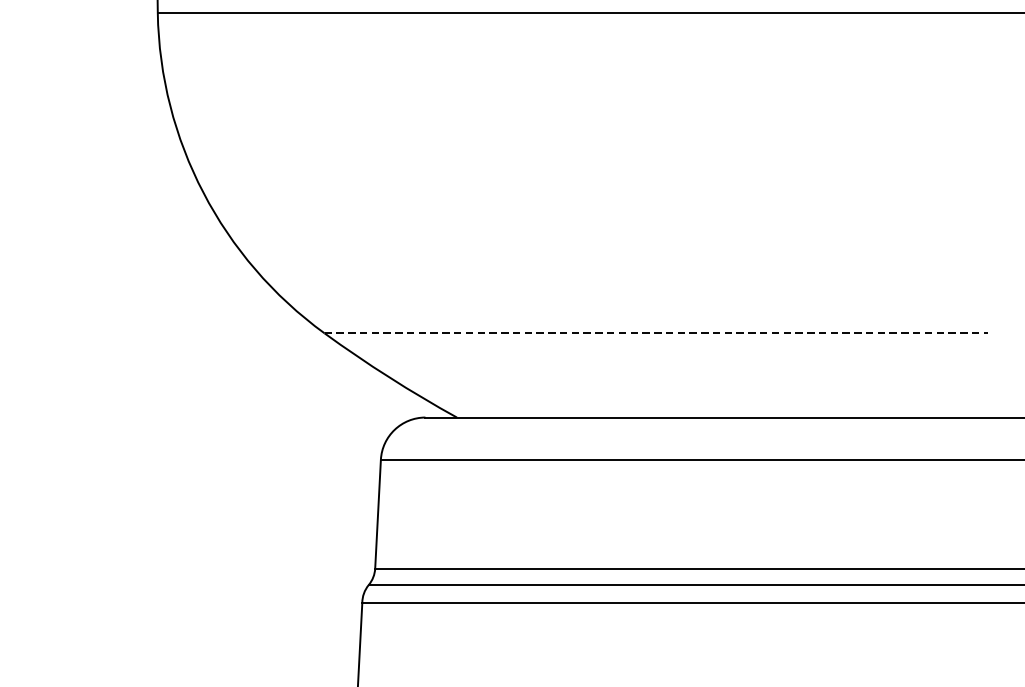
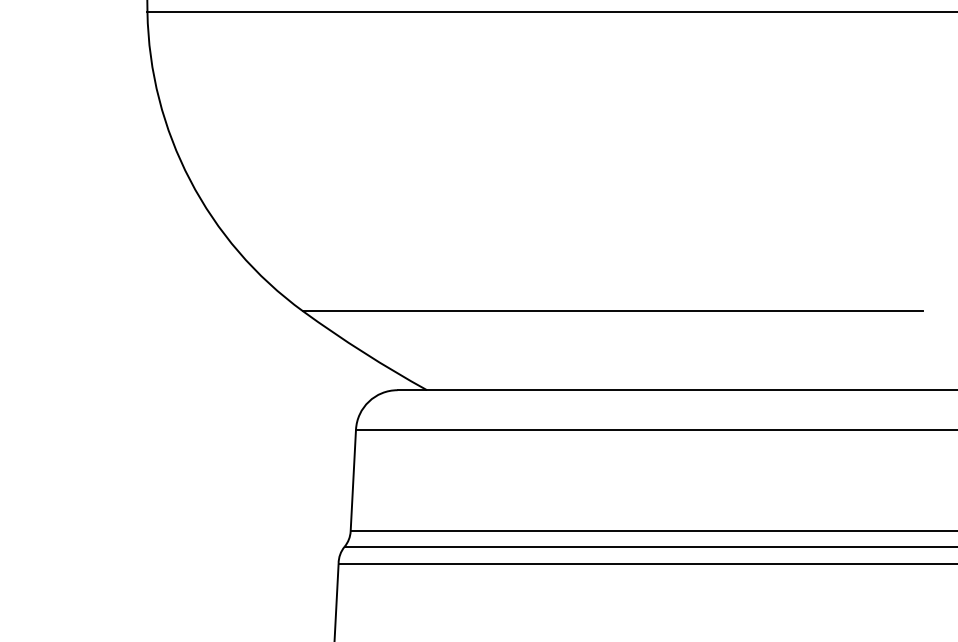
line: (656, 333) -> (613, 311), dashed -> solid

